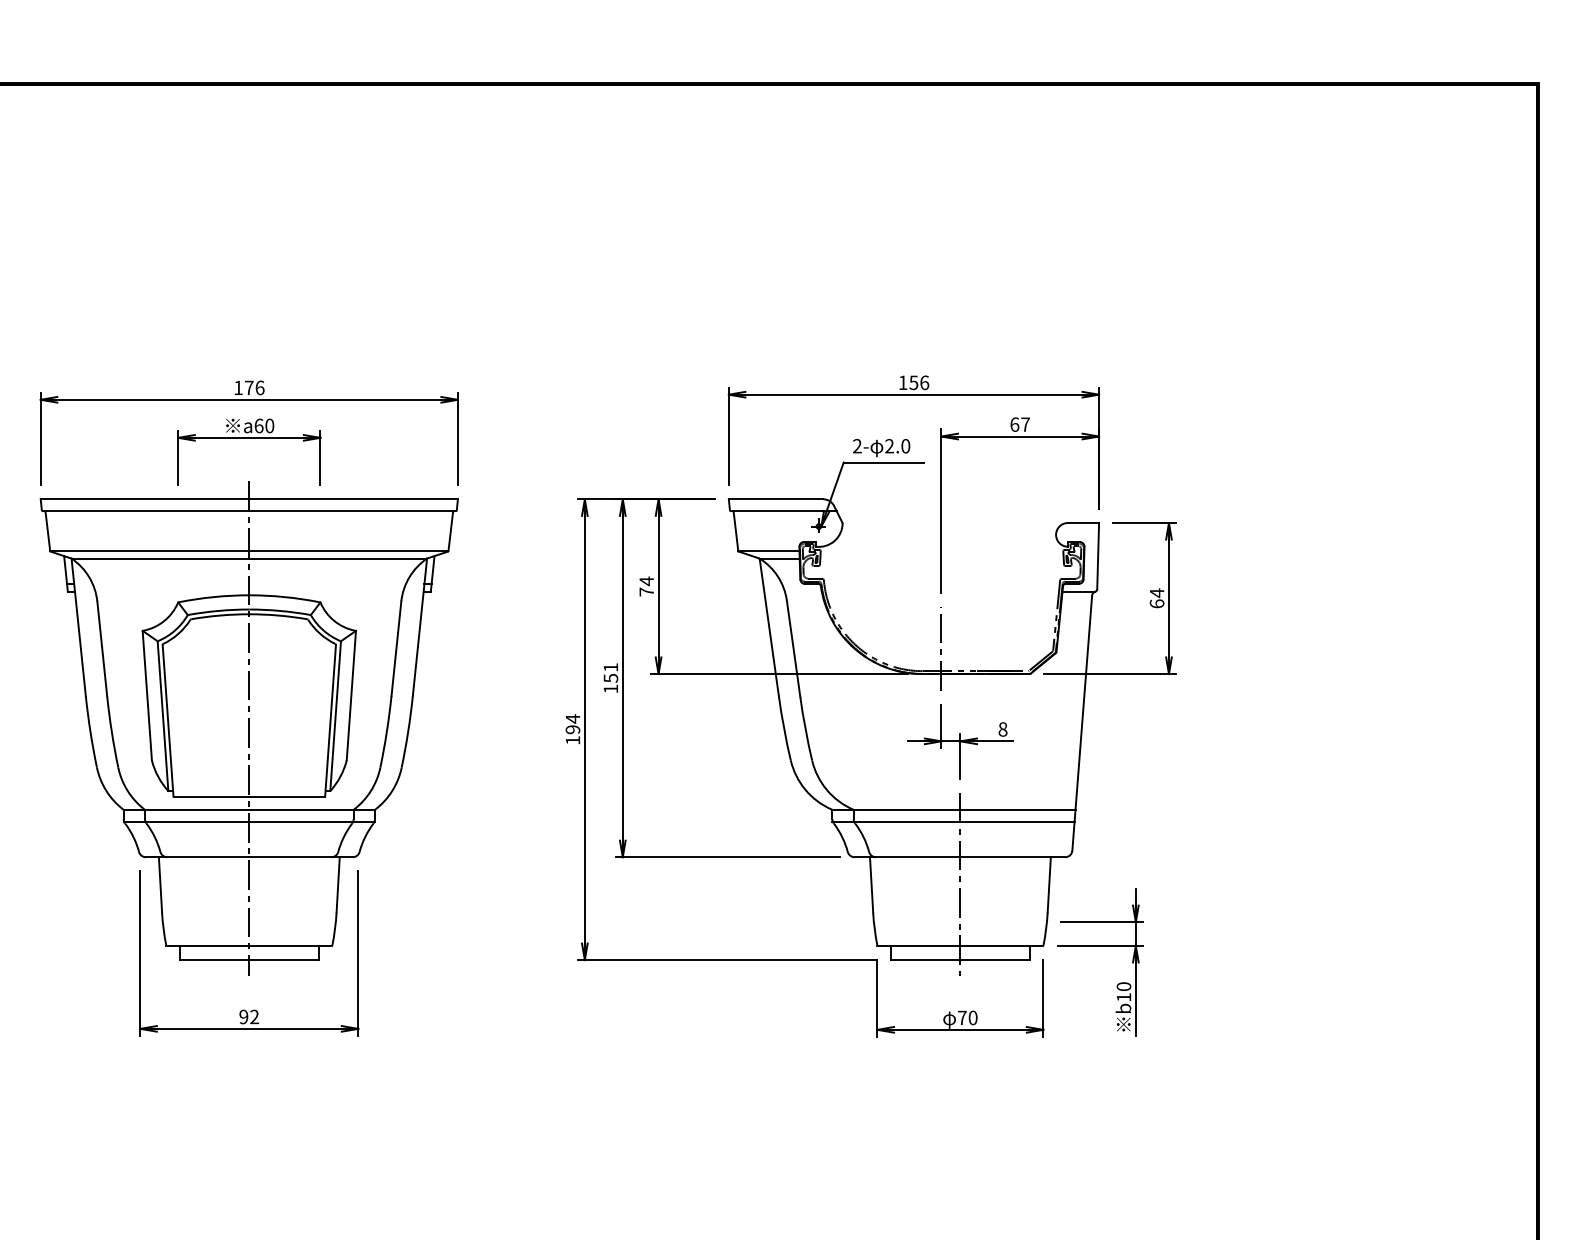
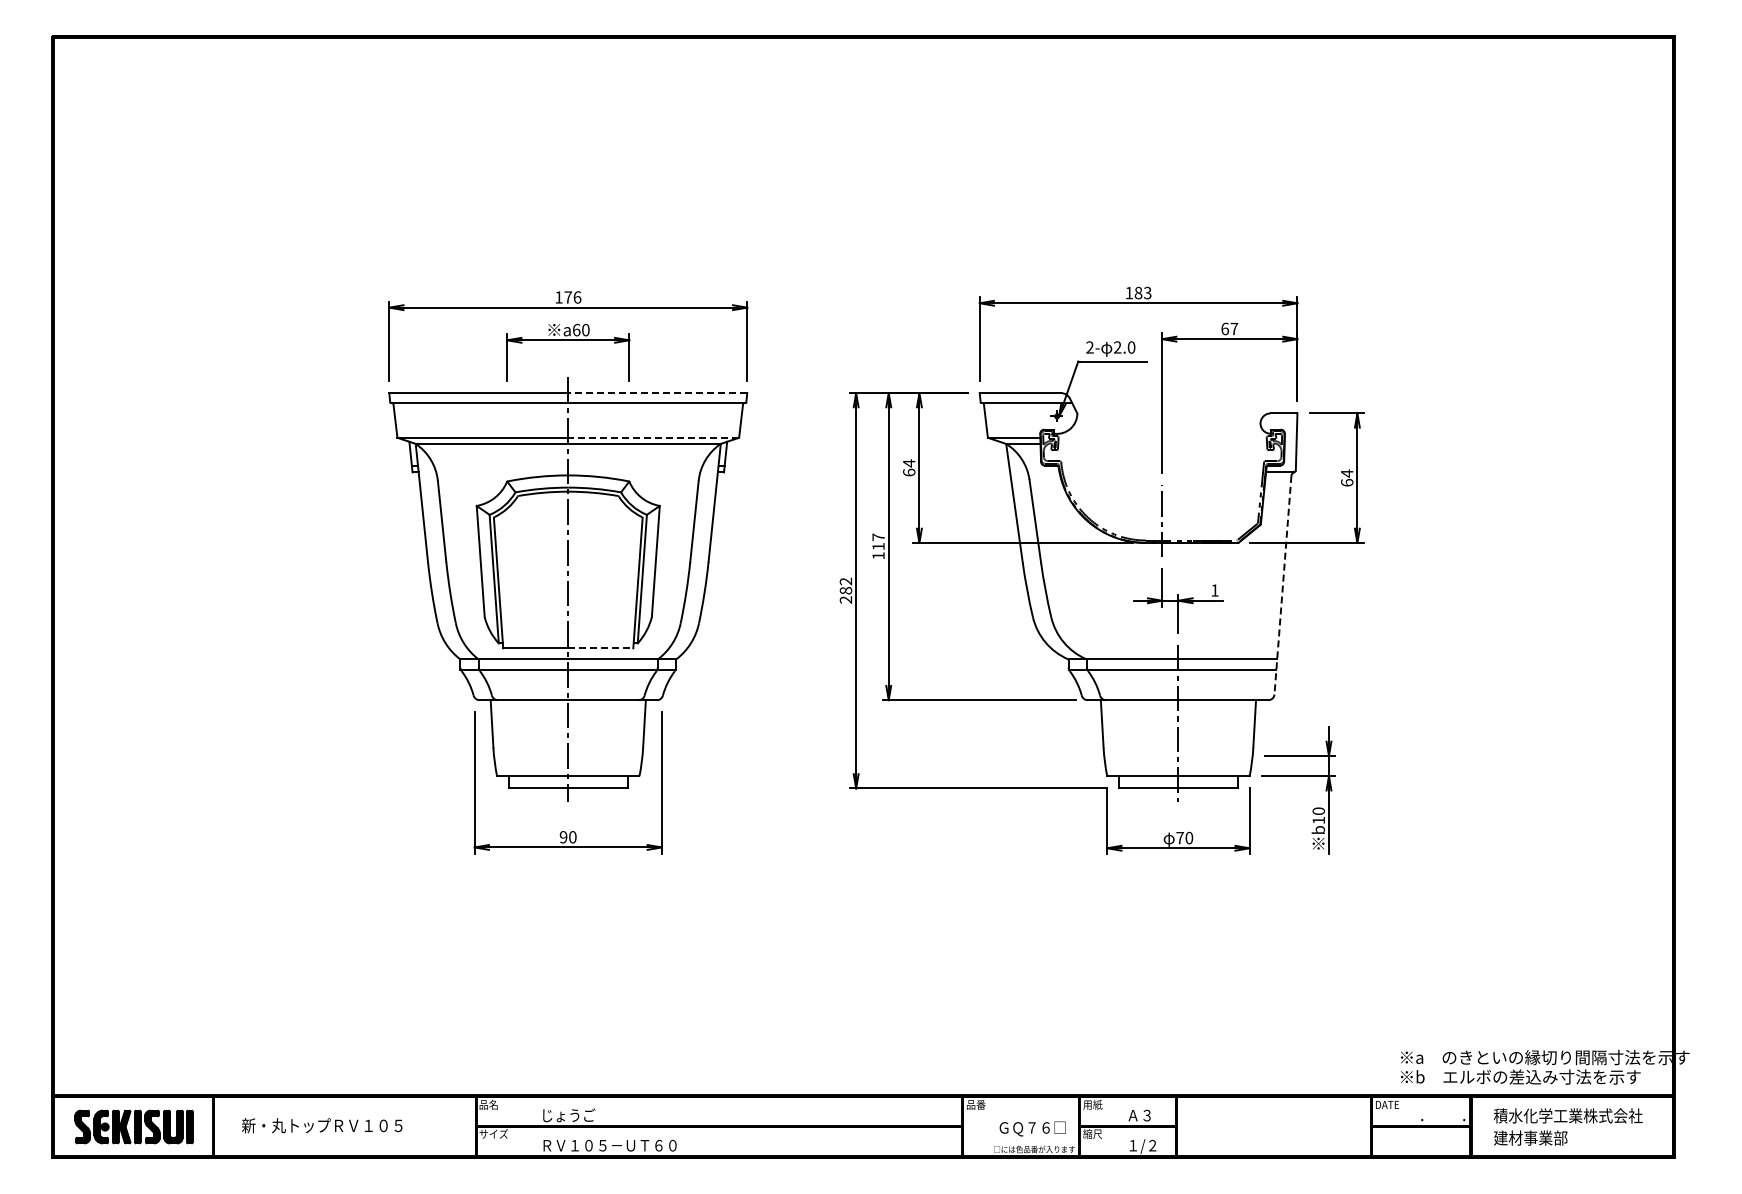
text: (918, 382) -> (1142, 292), 156 -> 183
line: (353, 499) -> (657, 393), solid -> dashed
line: (348, 551) -> (653, 437), solid -> dashed
text: (646, 591) -> (909, 472), 74 -> 64
text: (610, 672) -> (878, 541), 151 -> 117
line: (1081, 723) -> (1282, 585), solid -> dashed
text: (572, 729) -> (845, 590), 194 -> 282
text: (1002, 729) -> (1214, 590), 8 -> 1
line: (286, 797) -> (600, 648), solid -> dashed
text: (254, 1017) -> (572, 837), 92 -> 90

